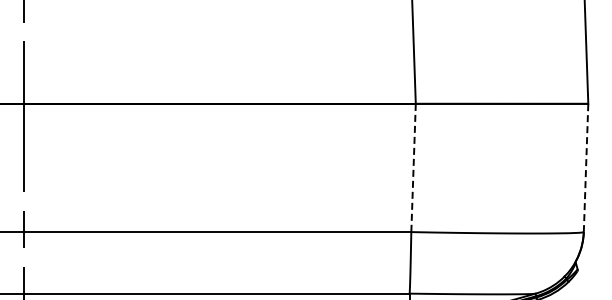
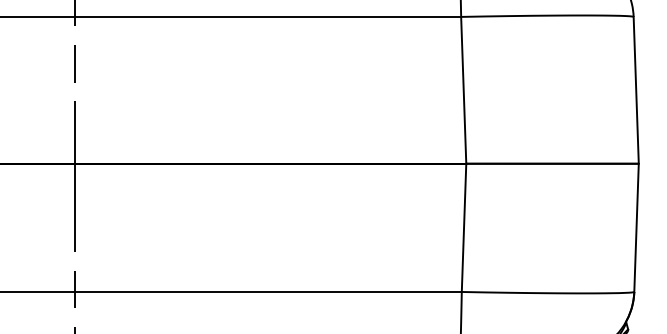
line: (586, 167) -> (636, 227), dashed -> solid
line: (414, 168) -> (464, 228), dashed -> solid

